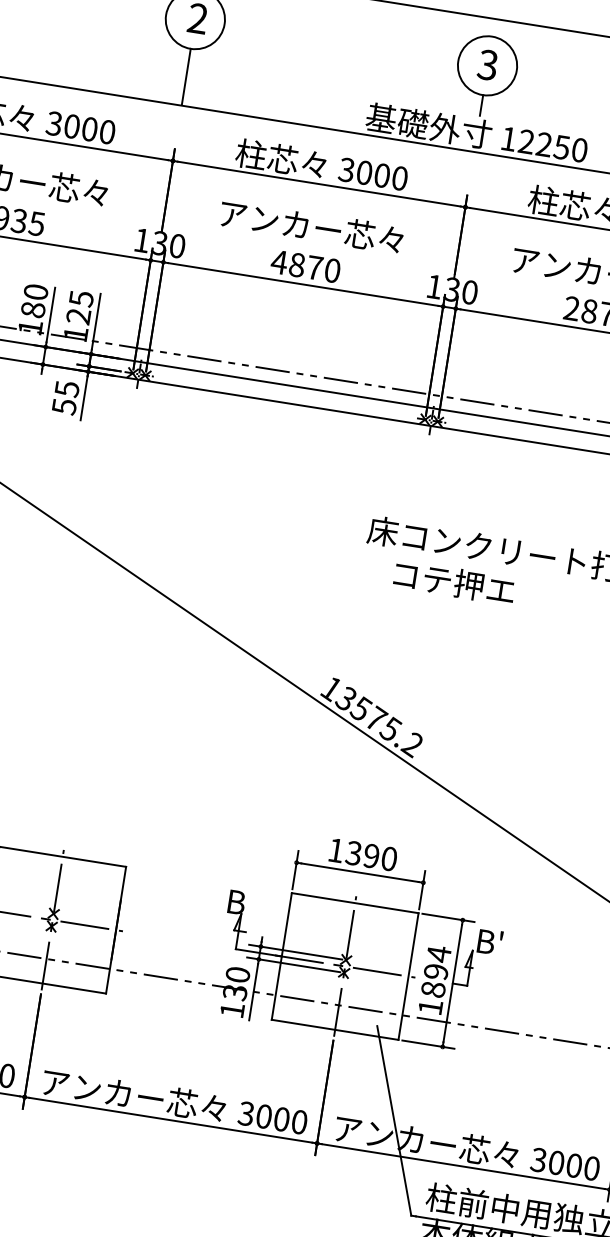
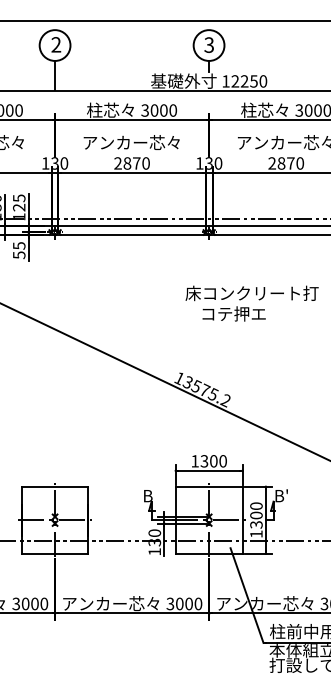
text: (278, 262) -> (117, 163), 4870 -> 2870
text: (370, 856) -> (213, 461), 1390 -> 1300
text: (436, 971) -> (256, 515), 1894 -> 1300

